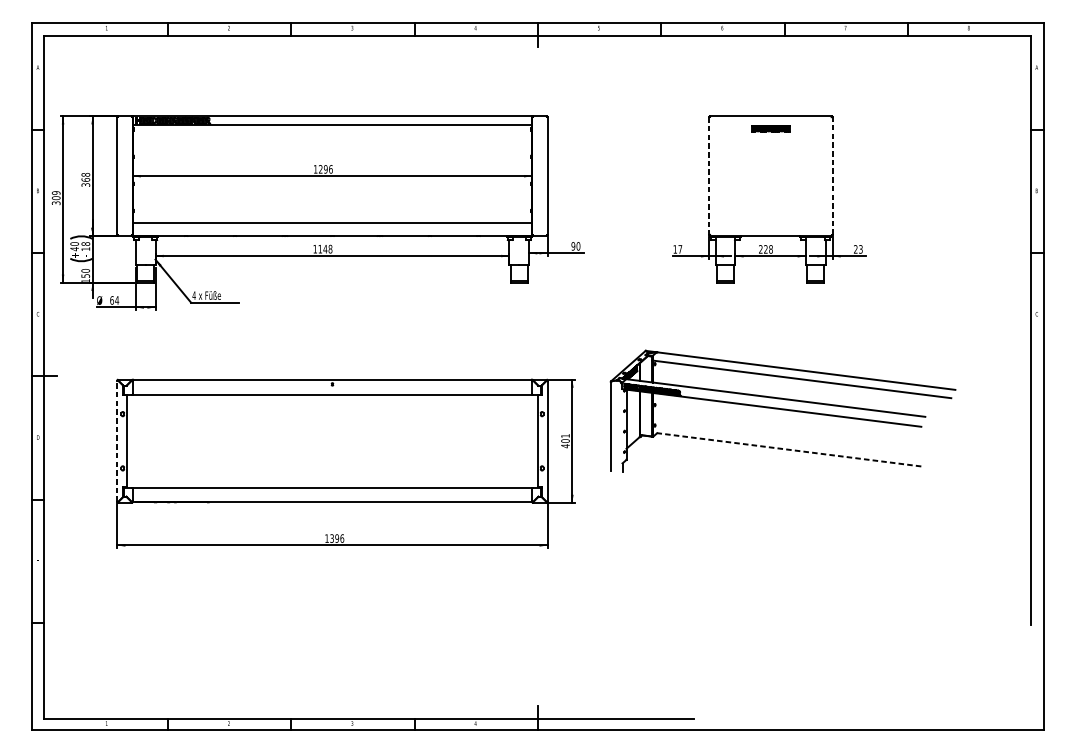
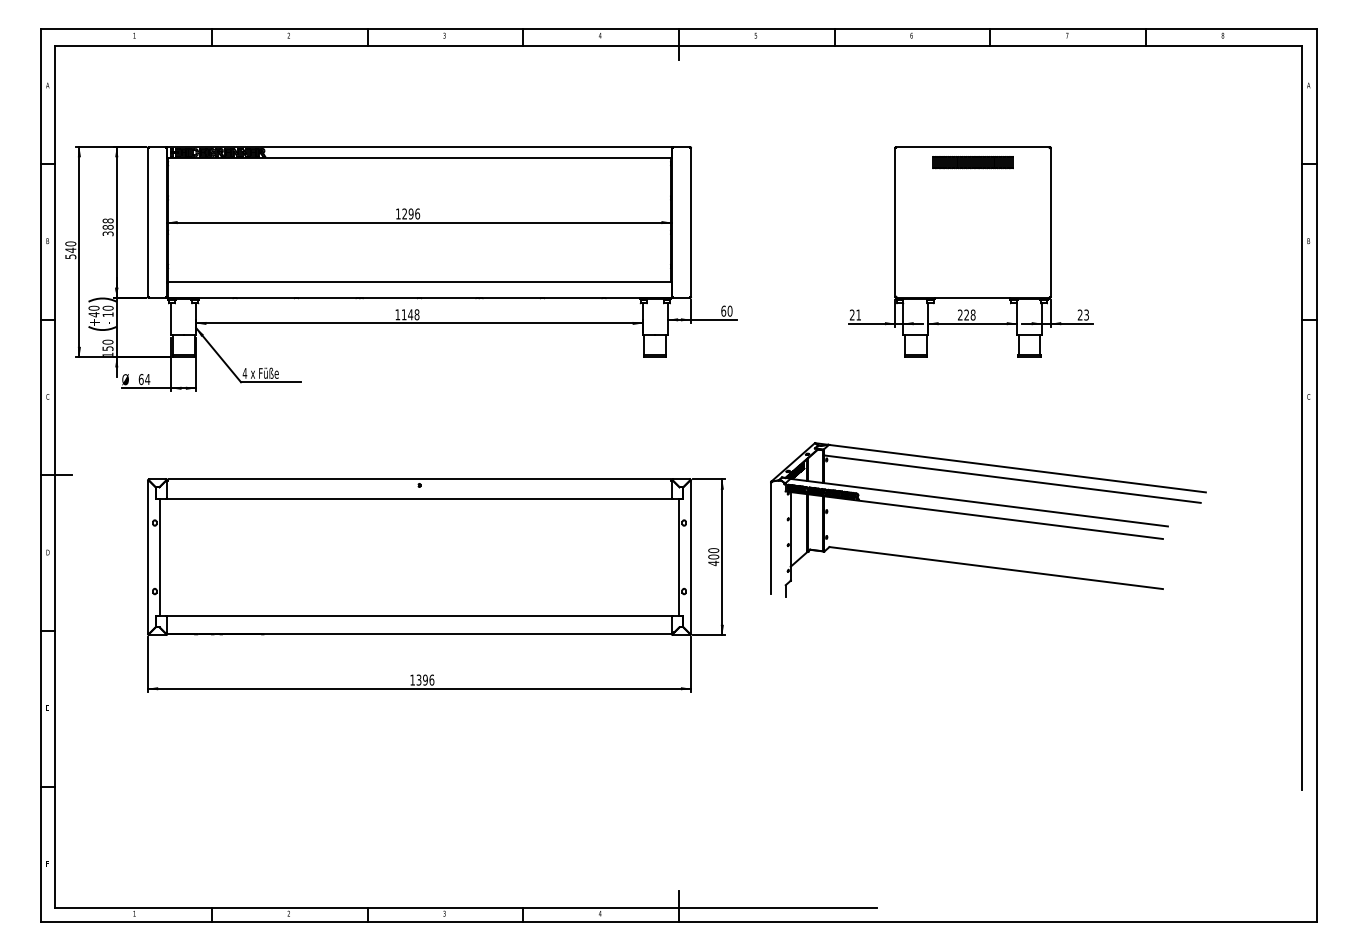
part: (770, 128) -> (972, 162), size x1.67
line: (832, 175) -> (1050, 221), dashed -> solid
line: (709, 176) -> (895, 222), dashed -> solid
text: (85, 179) -> (107, 226), 368 -> 388
text: (56, 197) -> (70, 249), 309 -> 540
text: (86, 243) -> (108, 307), 18 -> 10
text: (573, 245) -> (723, 310), 90 -> 60
text: (677, 248) -> (854, 314), 17 -> 21
text: (565, 435) -> (713, 550), 401 -> 400
line: (116, 441) -> (147, 557), dashed -> solid
line: (788, 450) -> (995, 568), dashed -> solid

